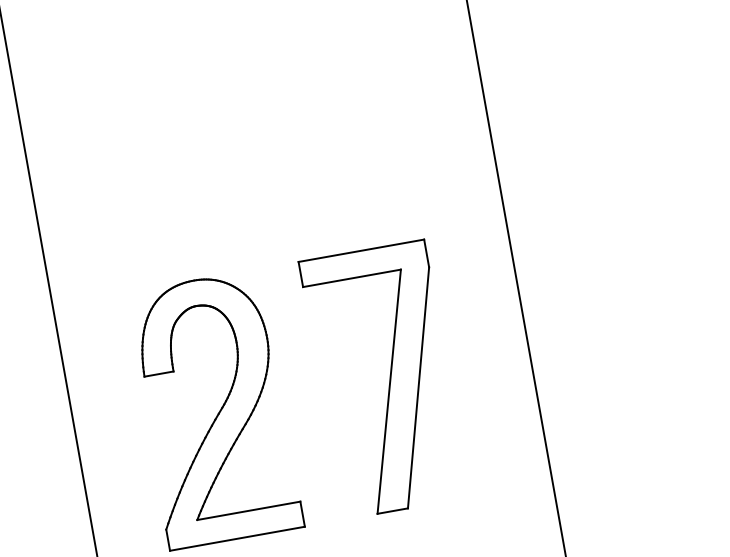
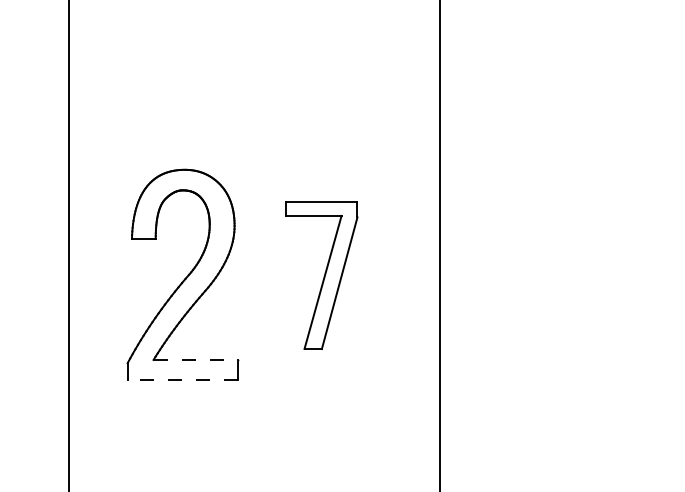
part: (384, 380) -> (321, 275), size x0.7
line: (249, 510) -> (196, 359), solid -> dashed
line: (237, 538) -> (182, 380), solid -> dashed

